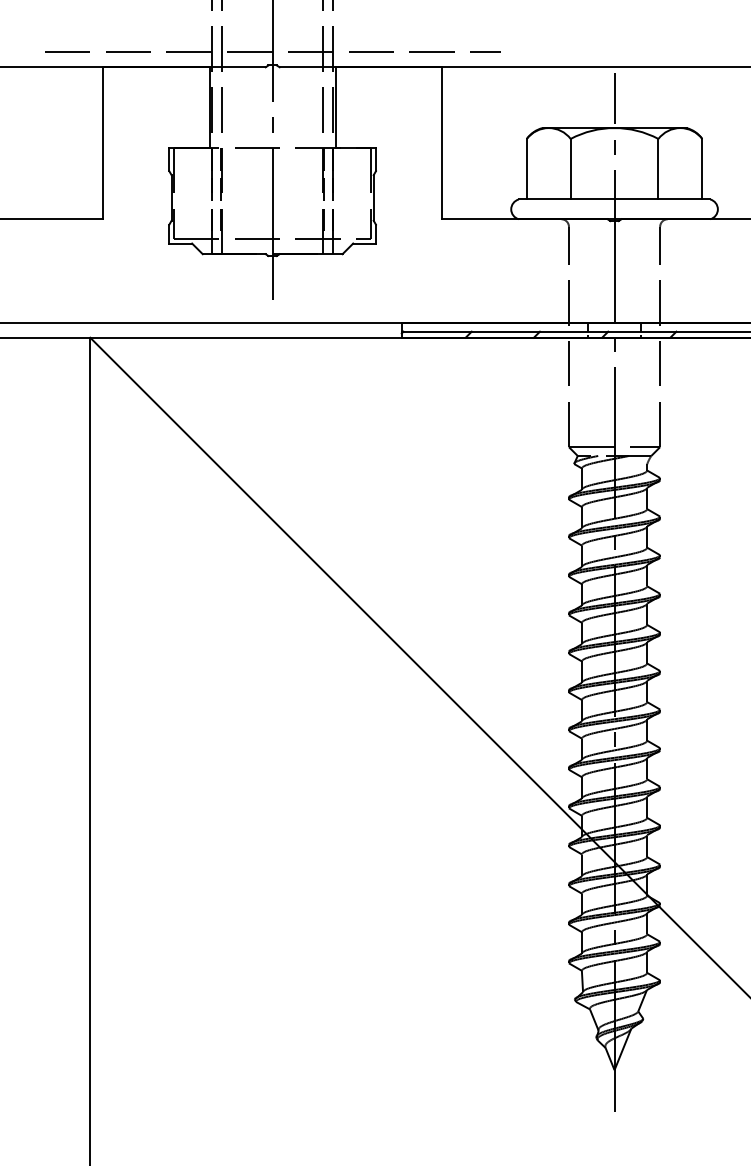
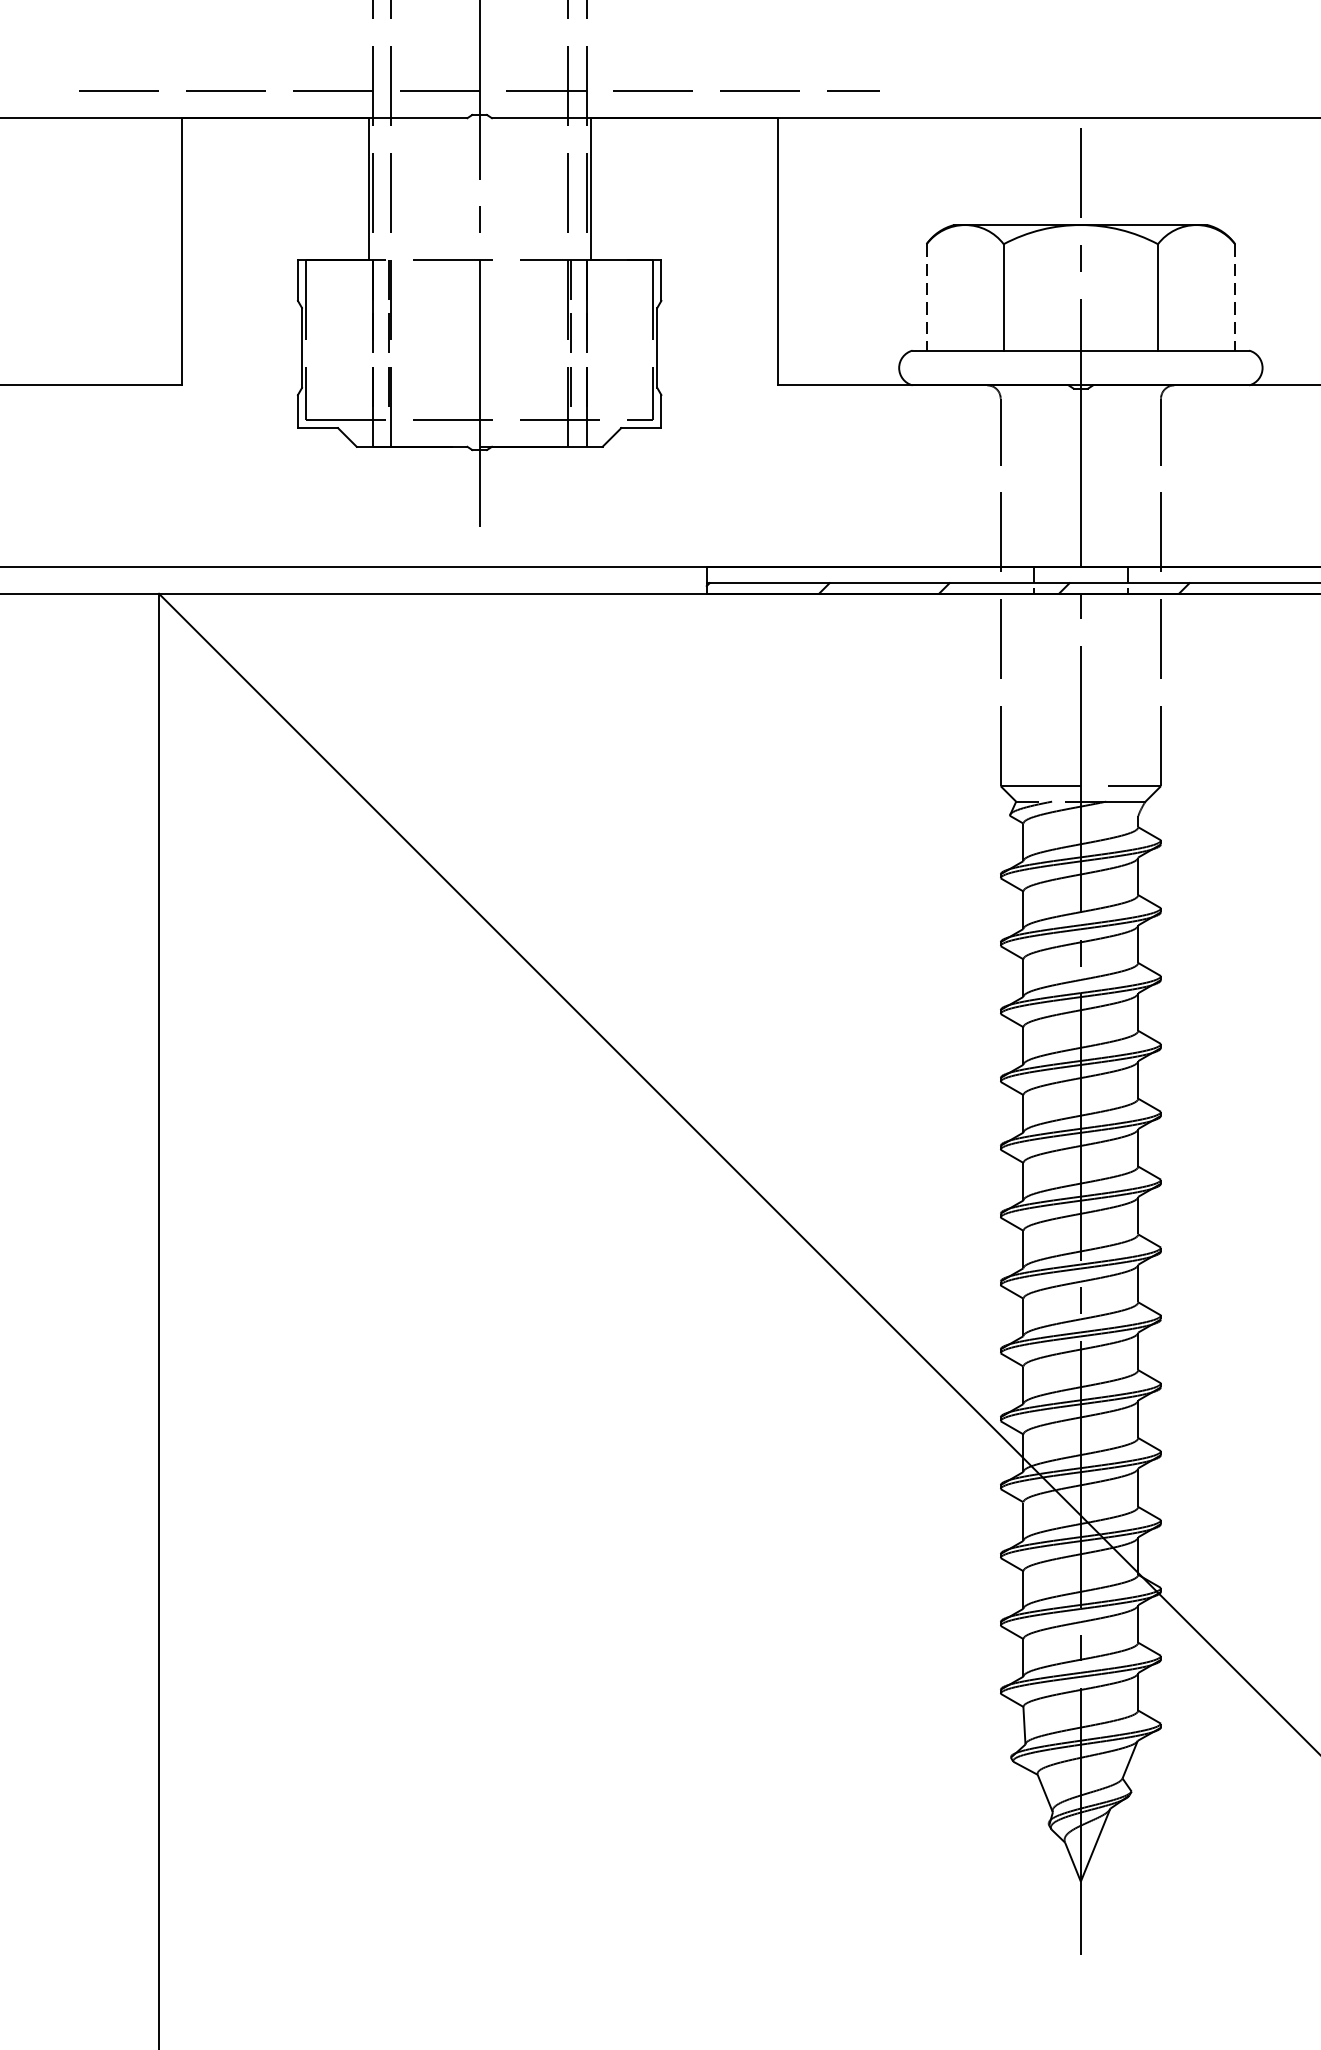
line: (526, 169) -> (926, 297), solid -> dashed
line: (702, 169) -> (1235, 297), solid -> dashed

